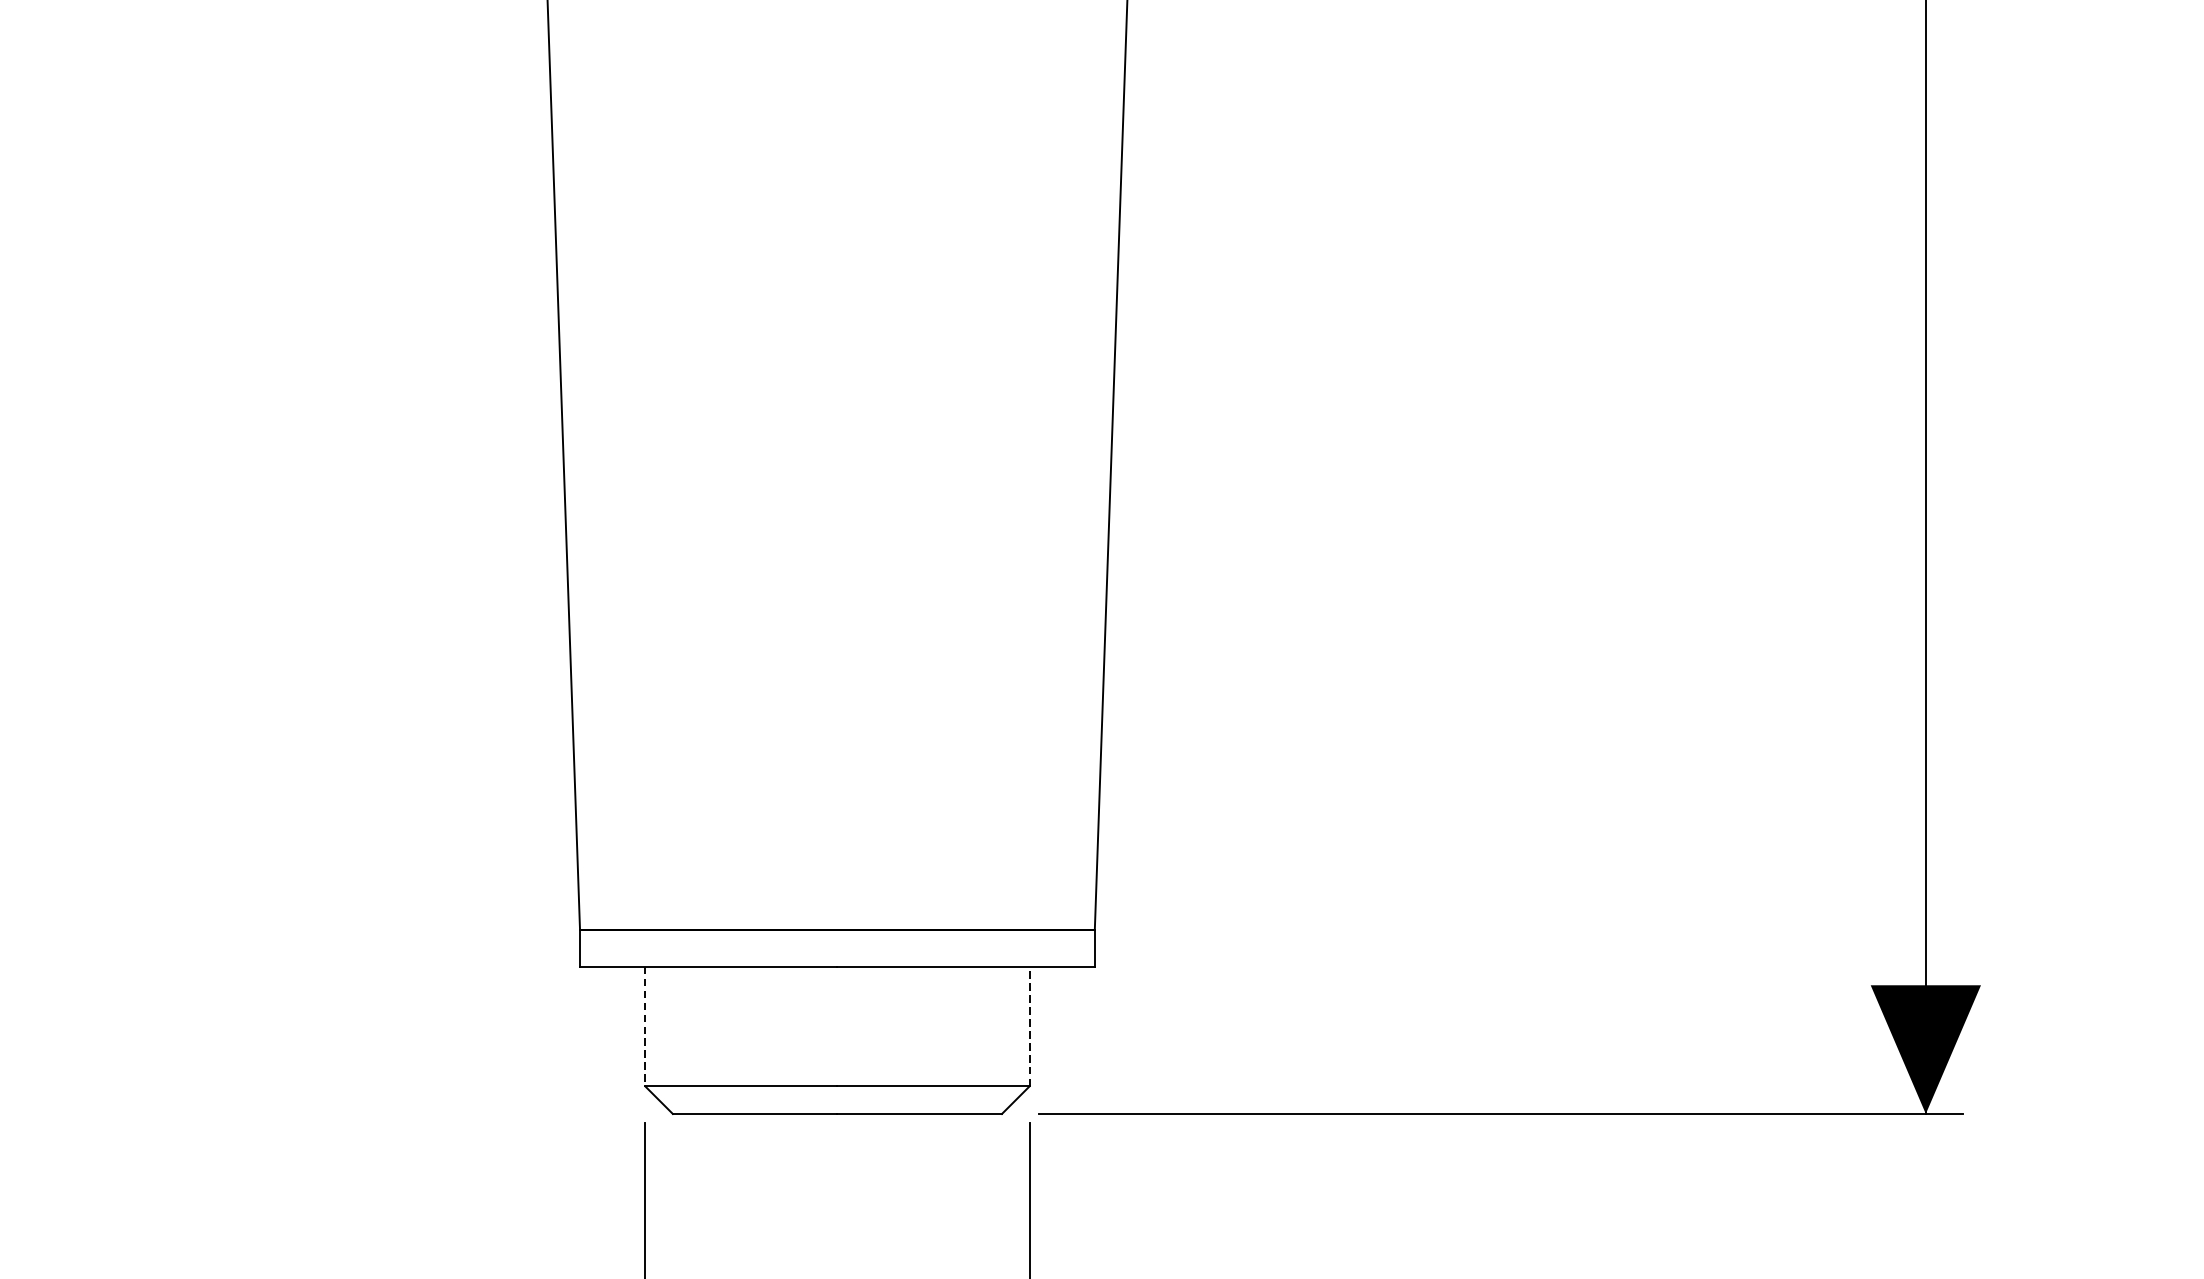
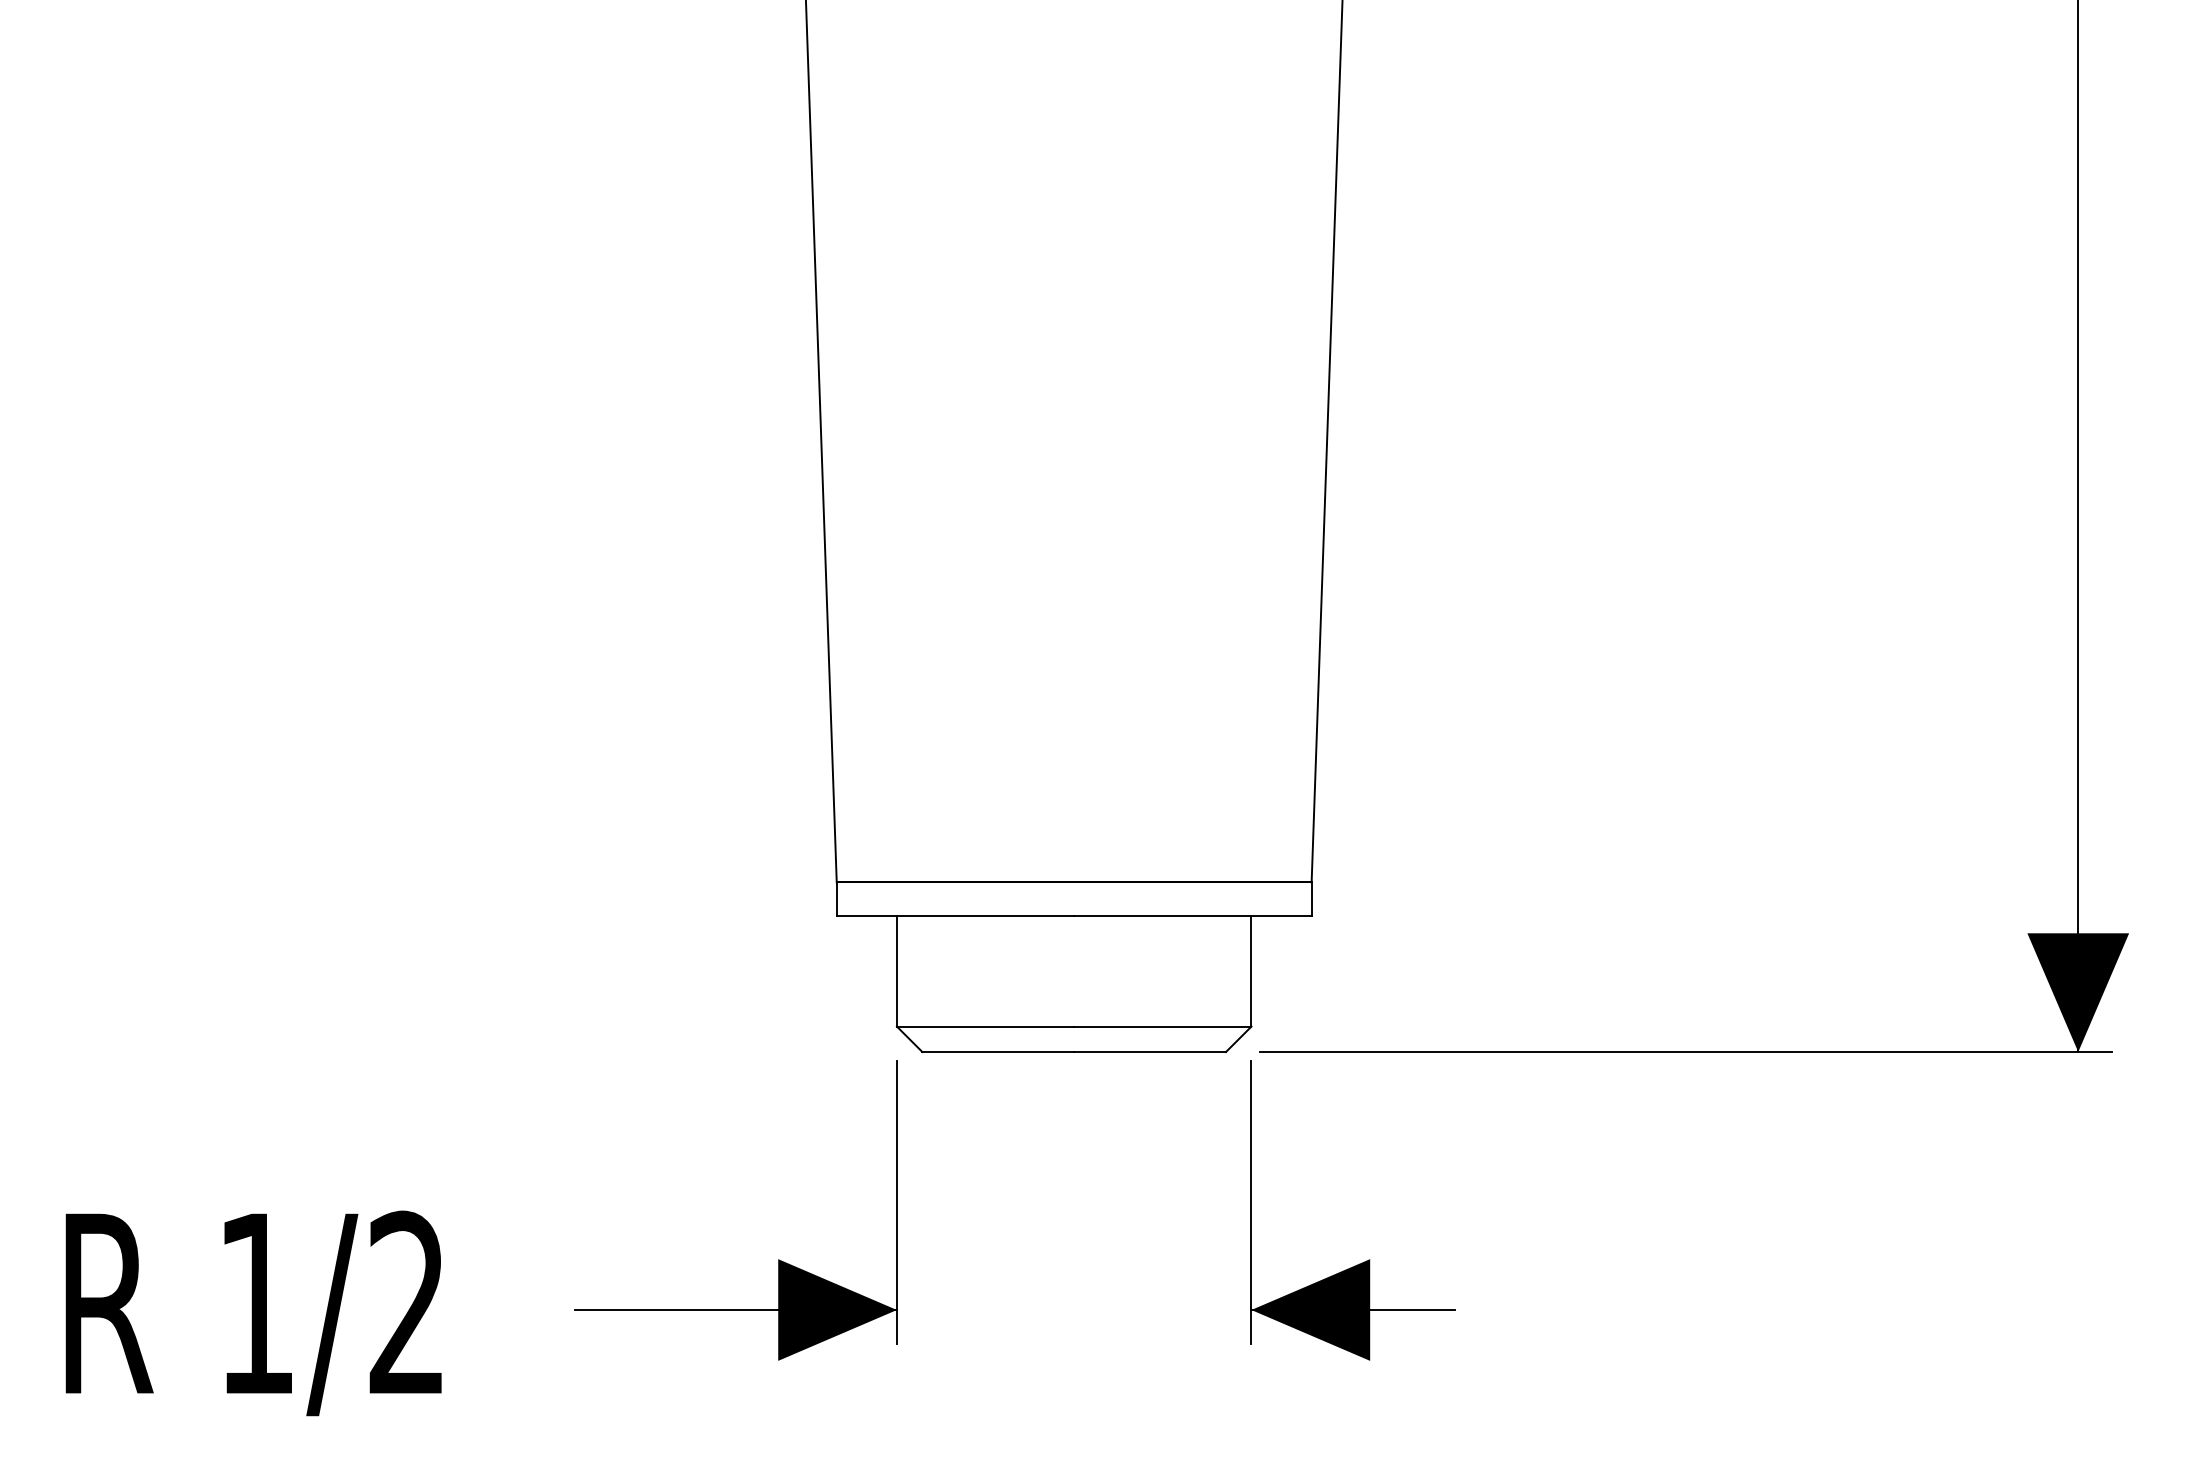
line: (1029, 1025) -> (1251, 970), dashed -> solid
line: (644, 1026) -> (896, 971), dashed -> solid

